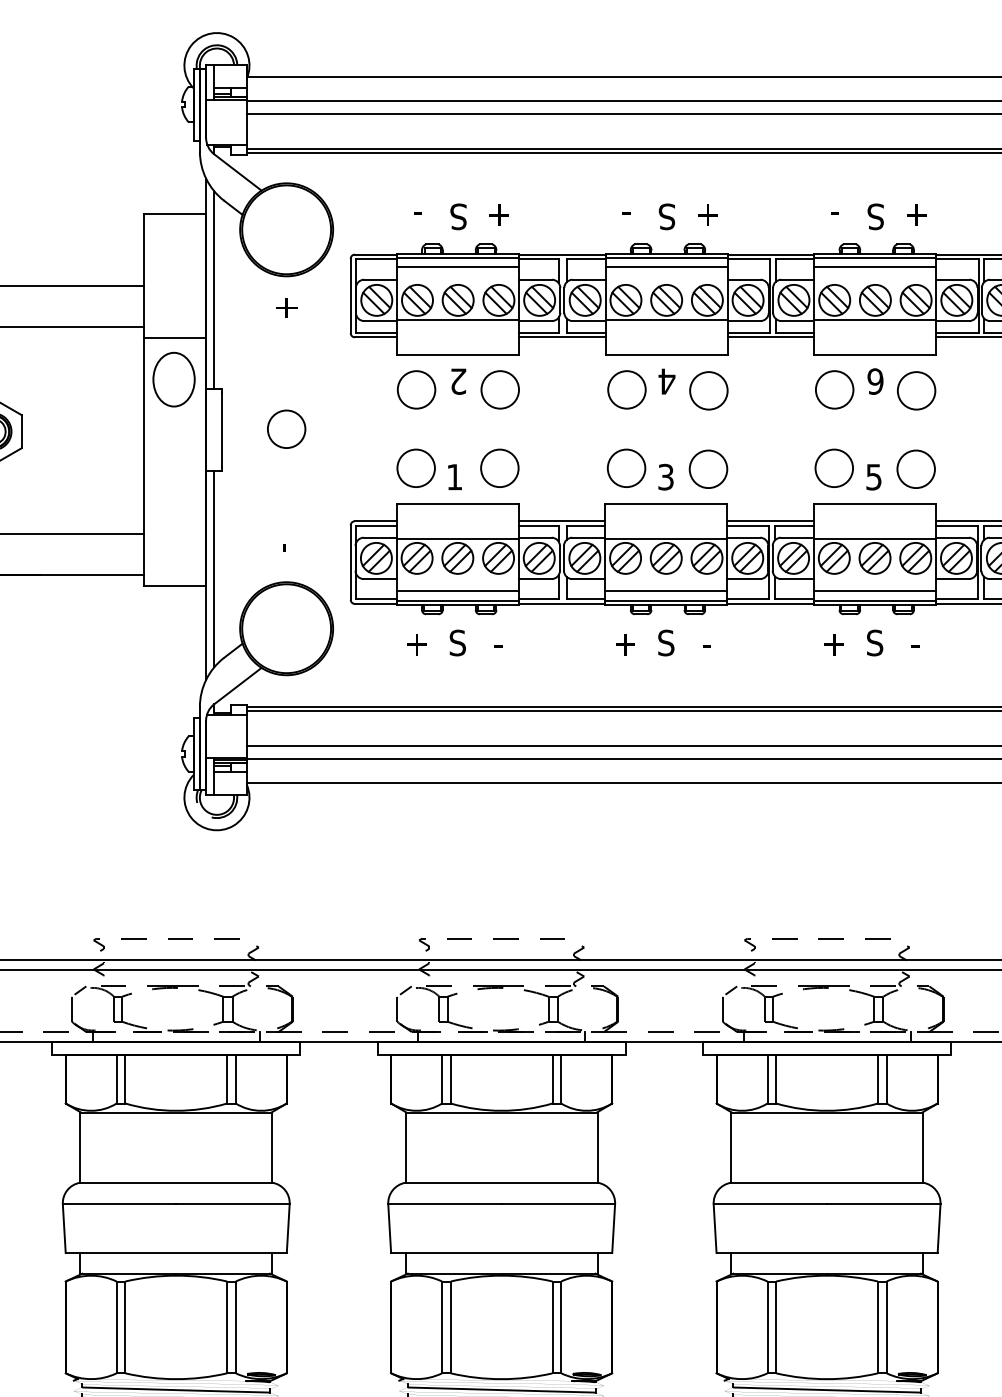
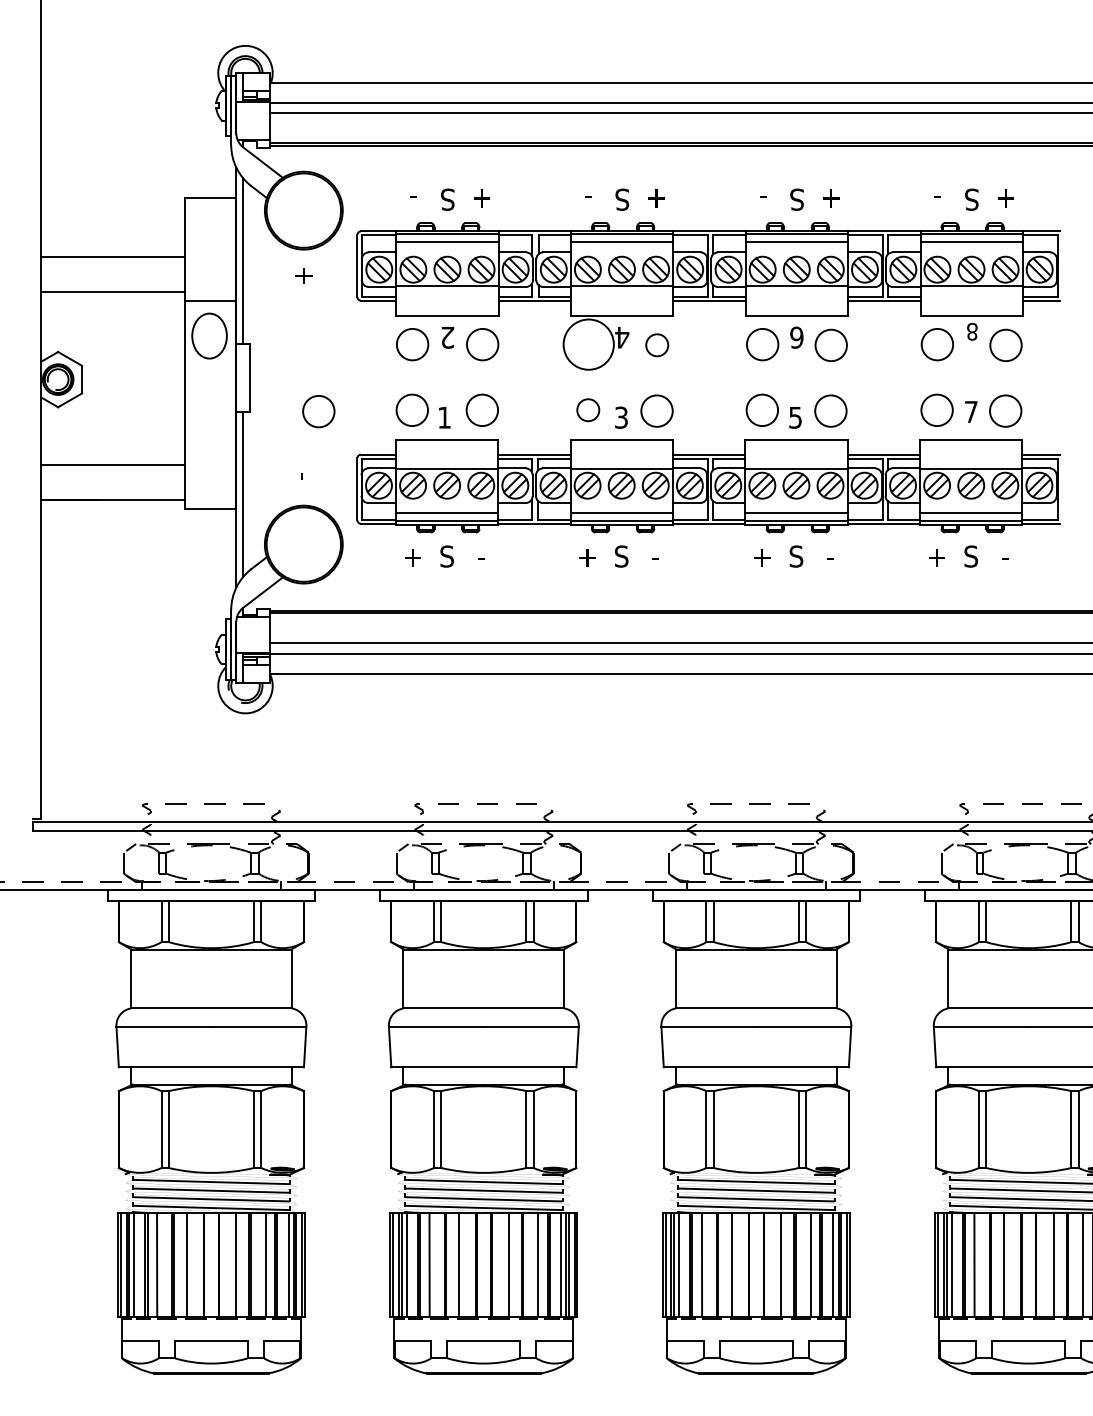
circle: (626, 389) -> (588, 344), size x1.6
circle: (707, 389) -> (656, 344), size x0.7
circle: (286, 429) -> (318, 411), moved
circle: (625, 467) -> (587, 409), size x0.7

